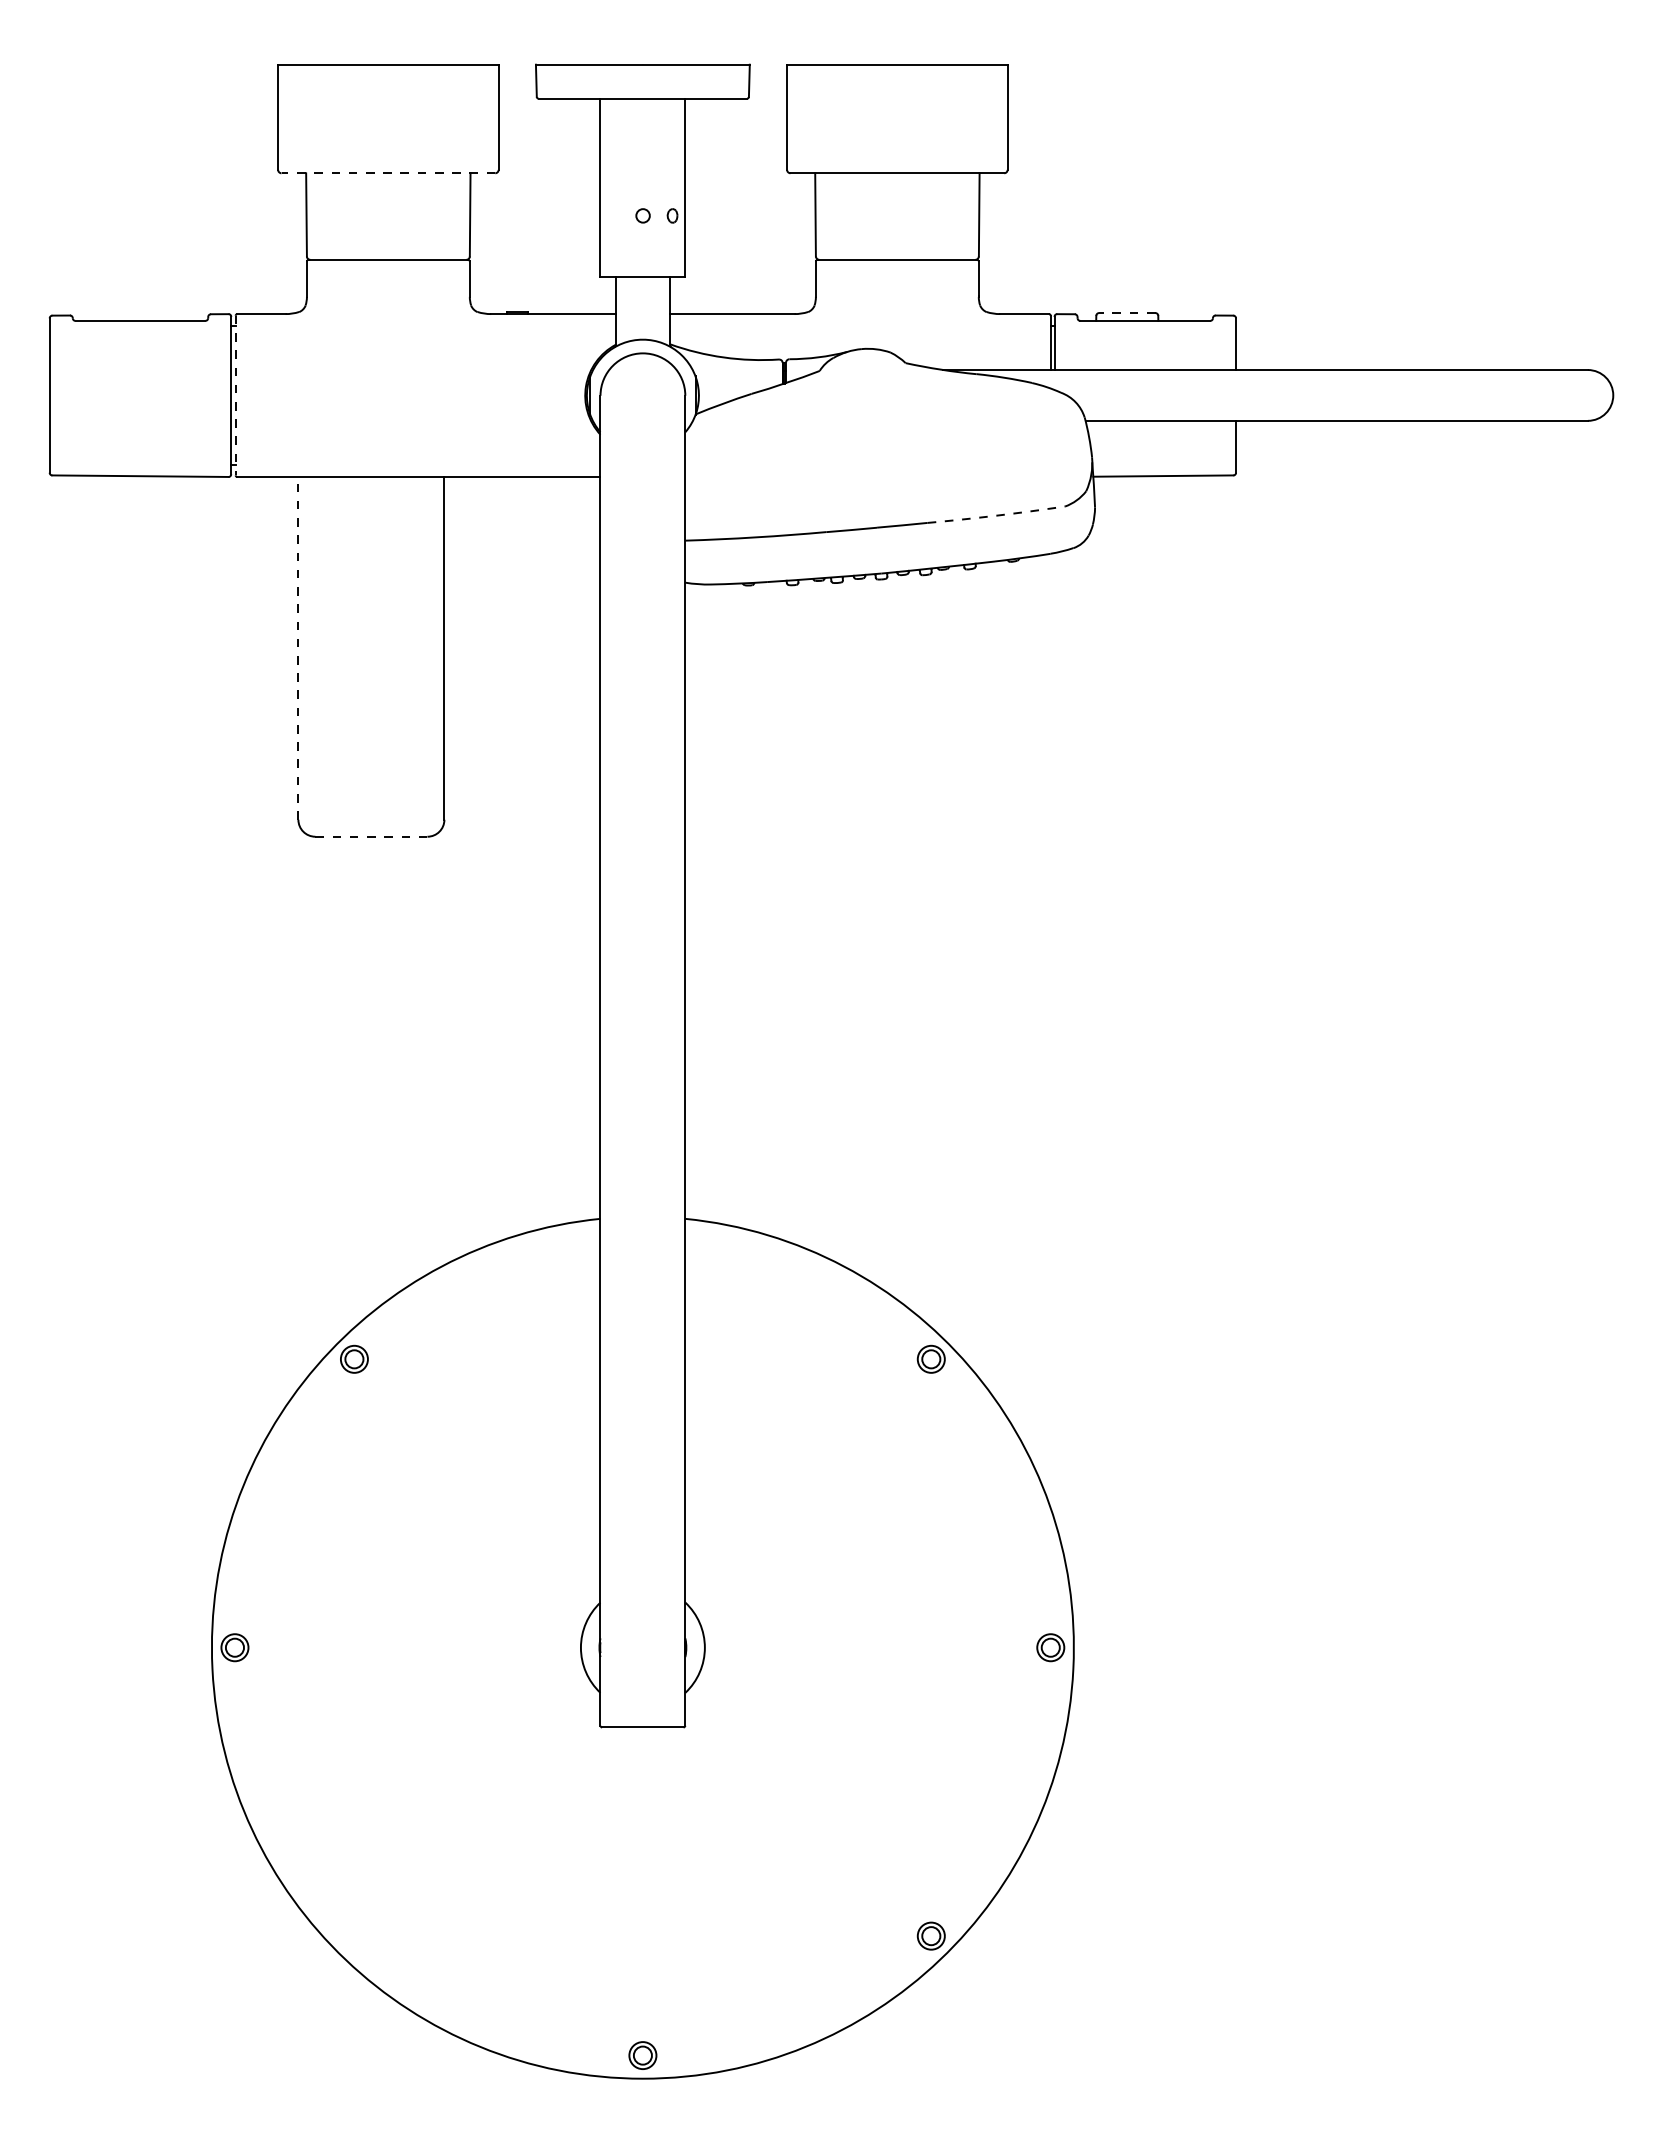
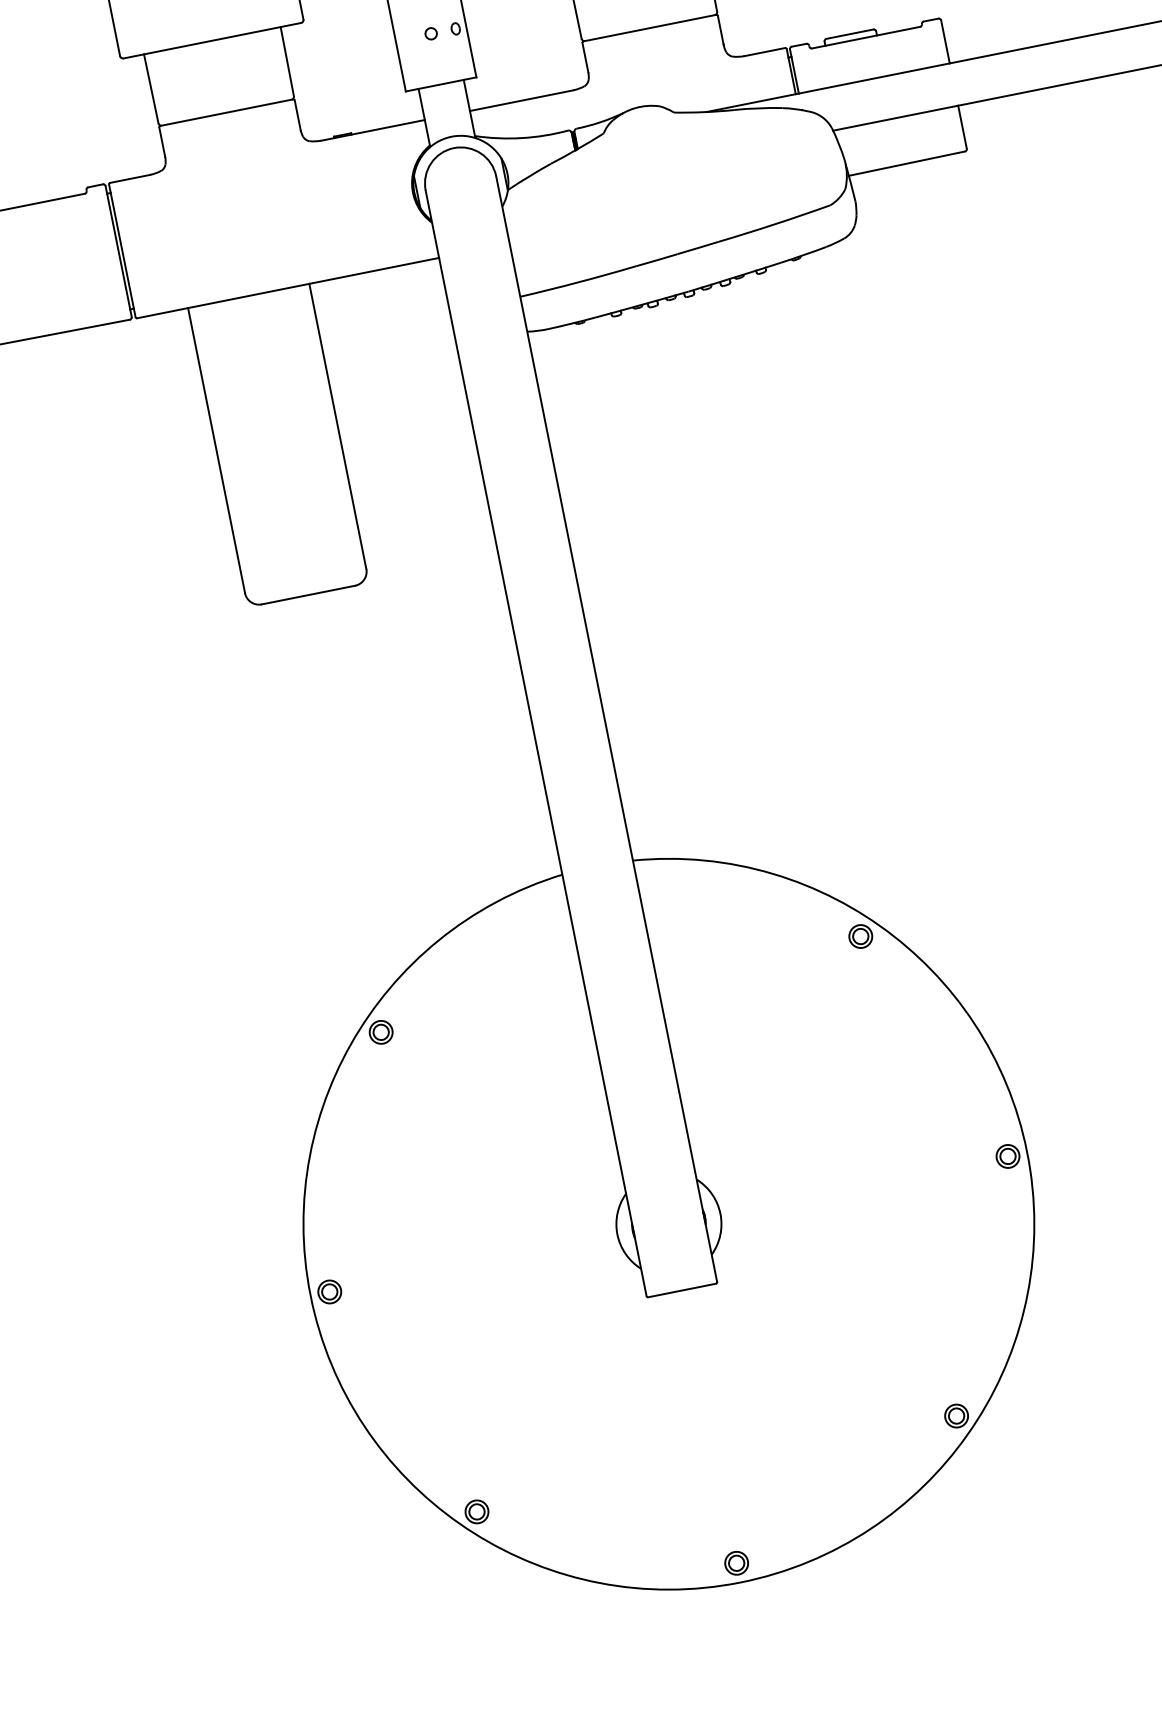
line: (388, 173) -> (212, 40), dashed -> solid
line: (1126, 313) -> (849, 34), dashed -> solid
line: (235, 395) -> (122, 250), dashed -> solid
arc: (996, 515) -> (774, 224), dashed -> solid
line: (298, 647) -> (216, 449), dashed -> solid
line: (370, 836) -> (307, 595), dashed -> solid
part: (354, 1935) -> (476, 1511), added

